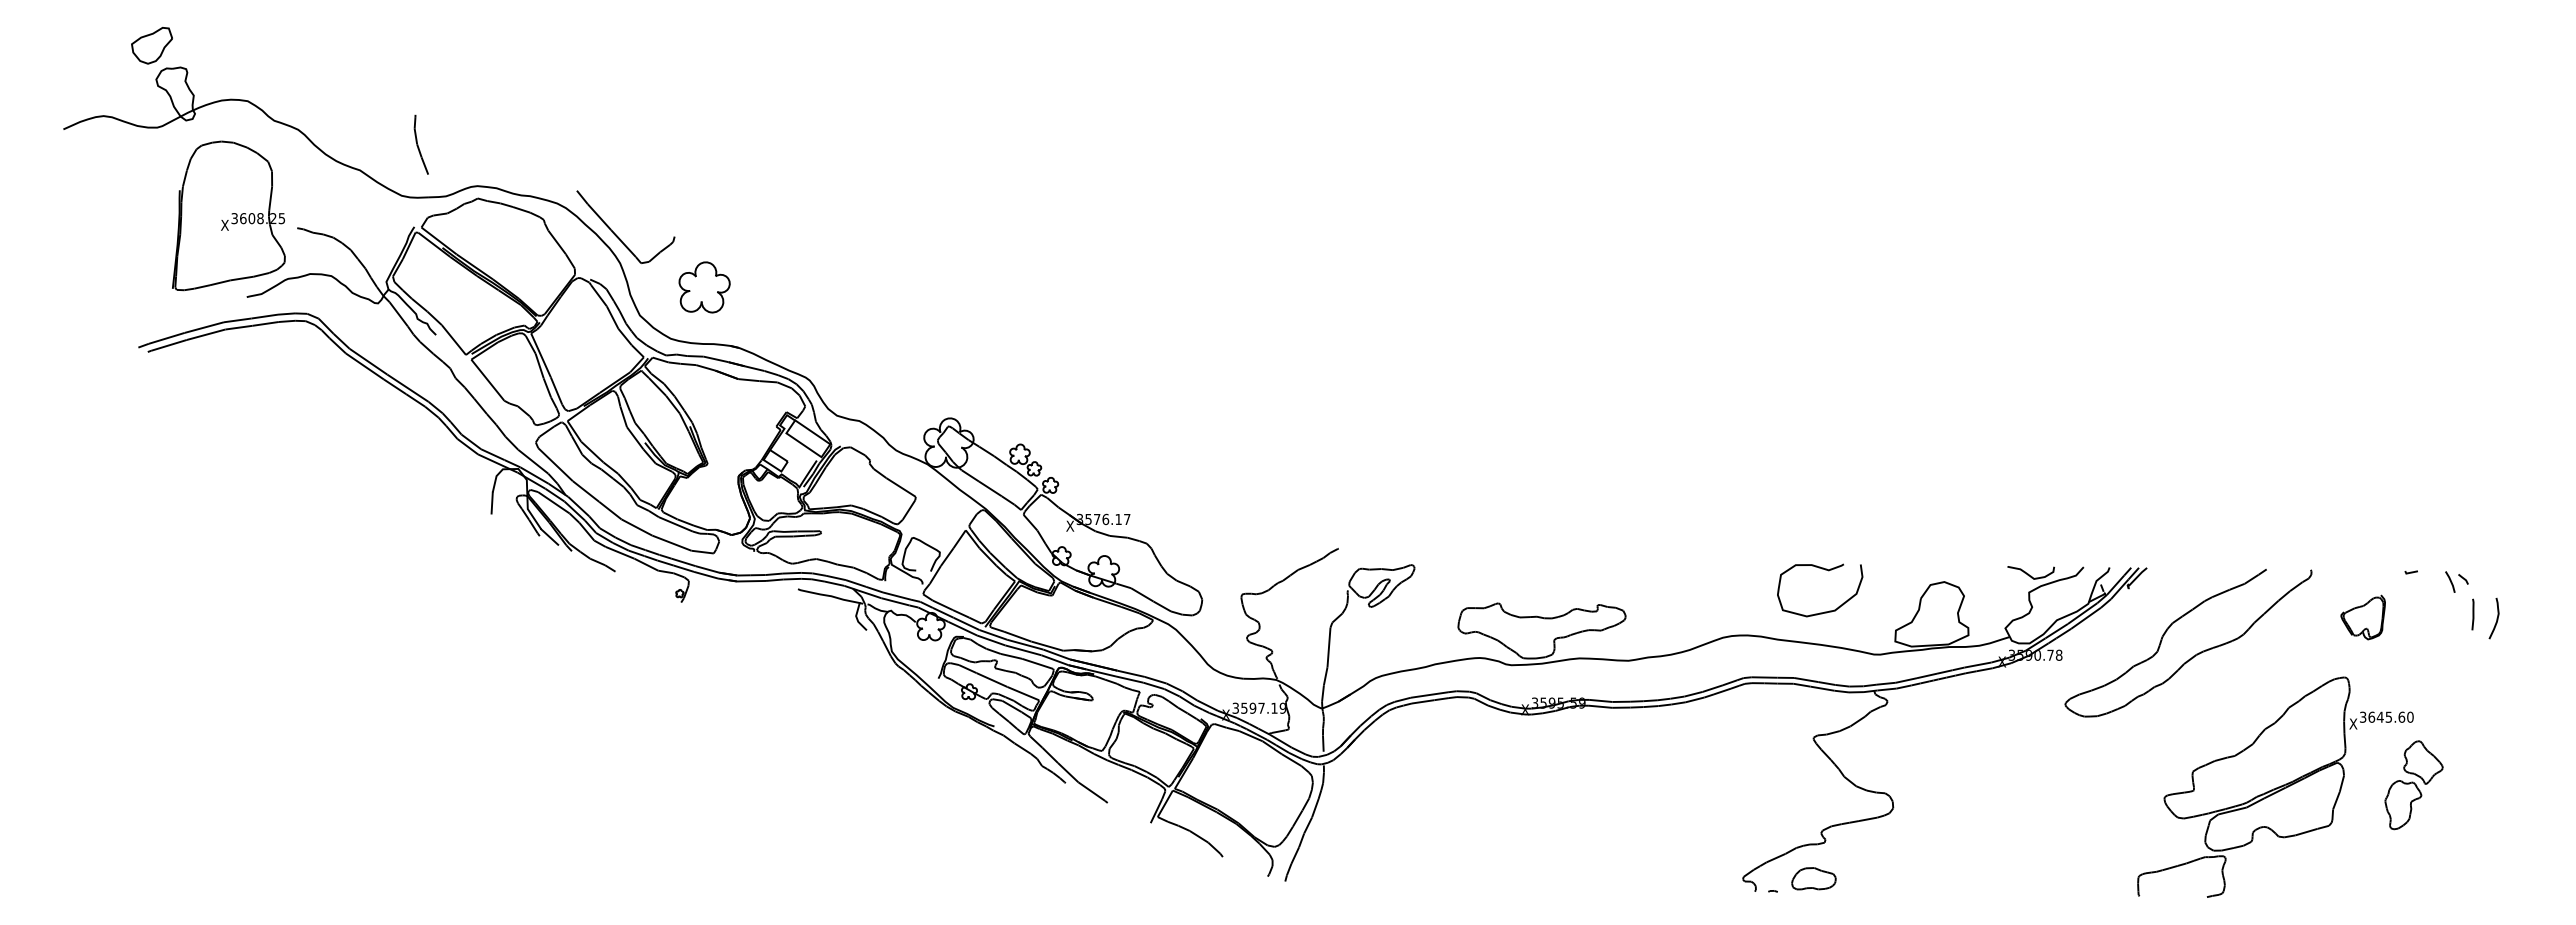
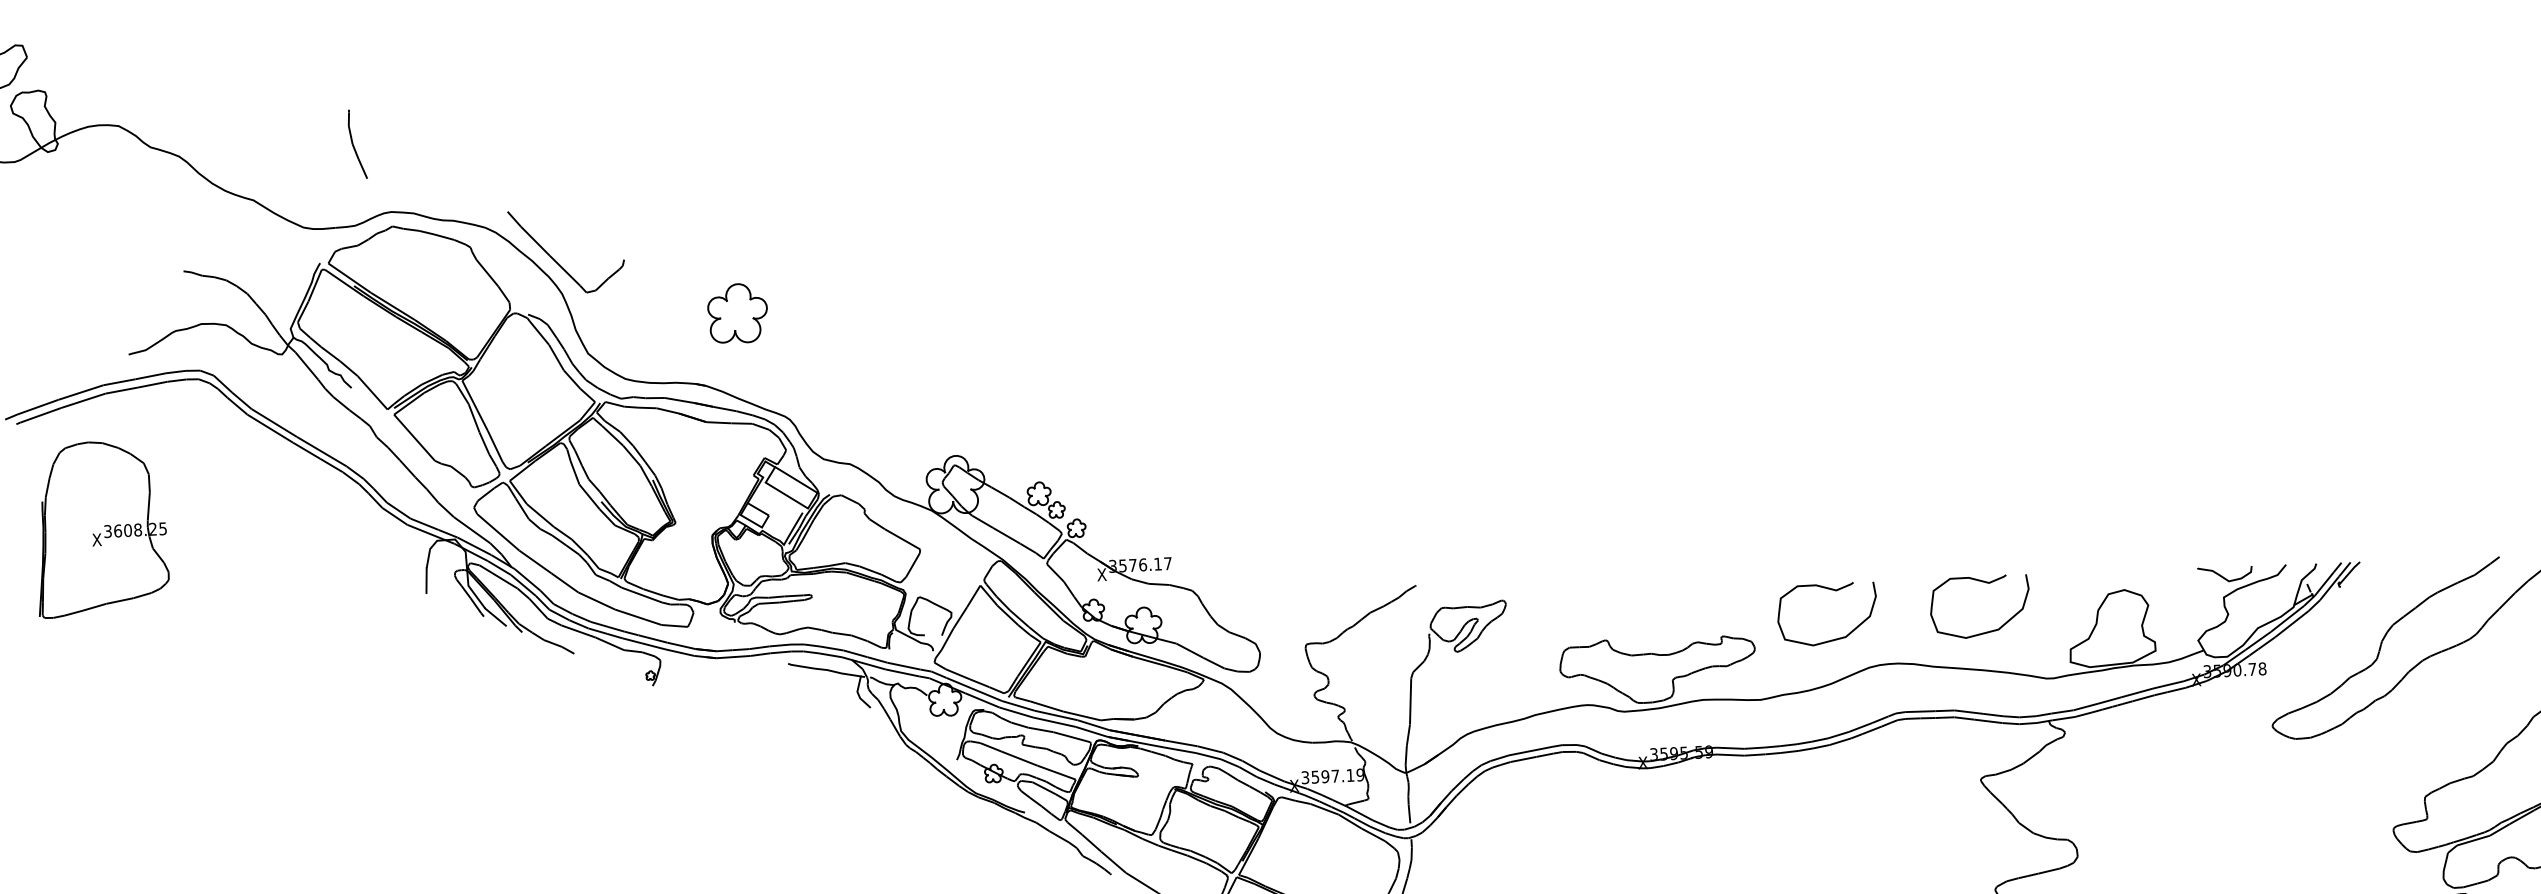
curve: (418, 144) -> (354, 144), moved
part: (228, 215) -> (100, 528), moved
part: (704, 287) -> (737, 313), moved
curve: (1694, 570) -> (1832, 590), added

